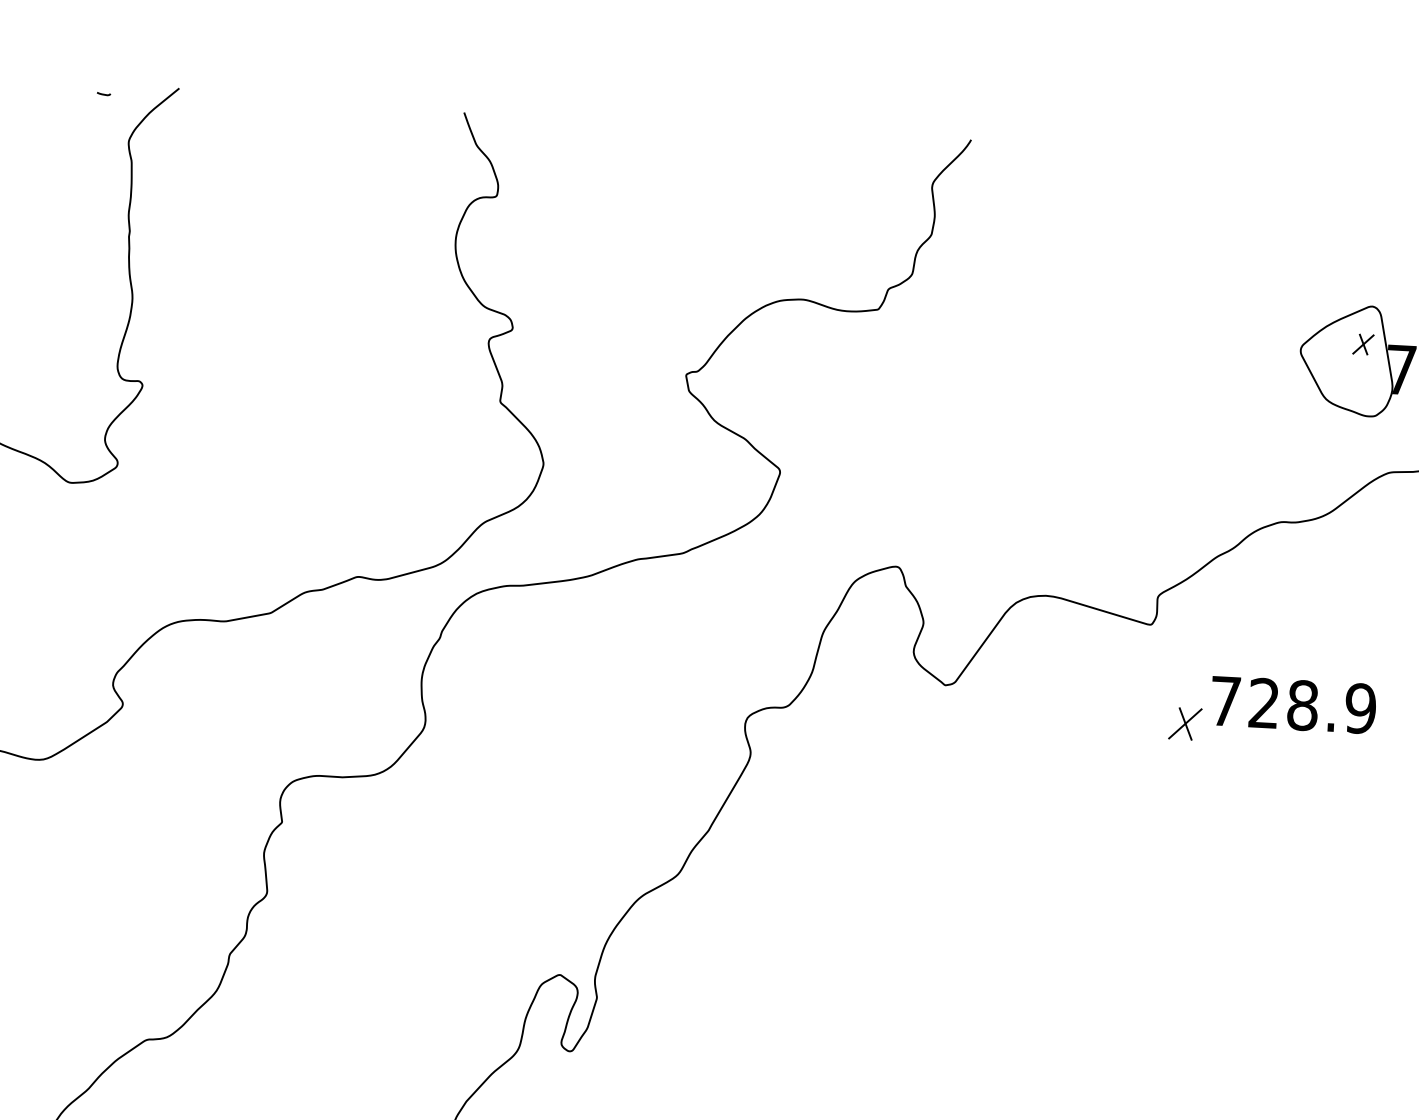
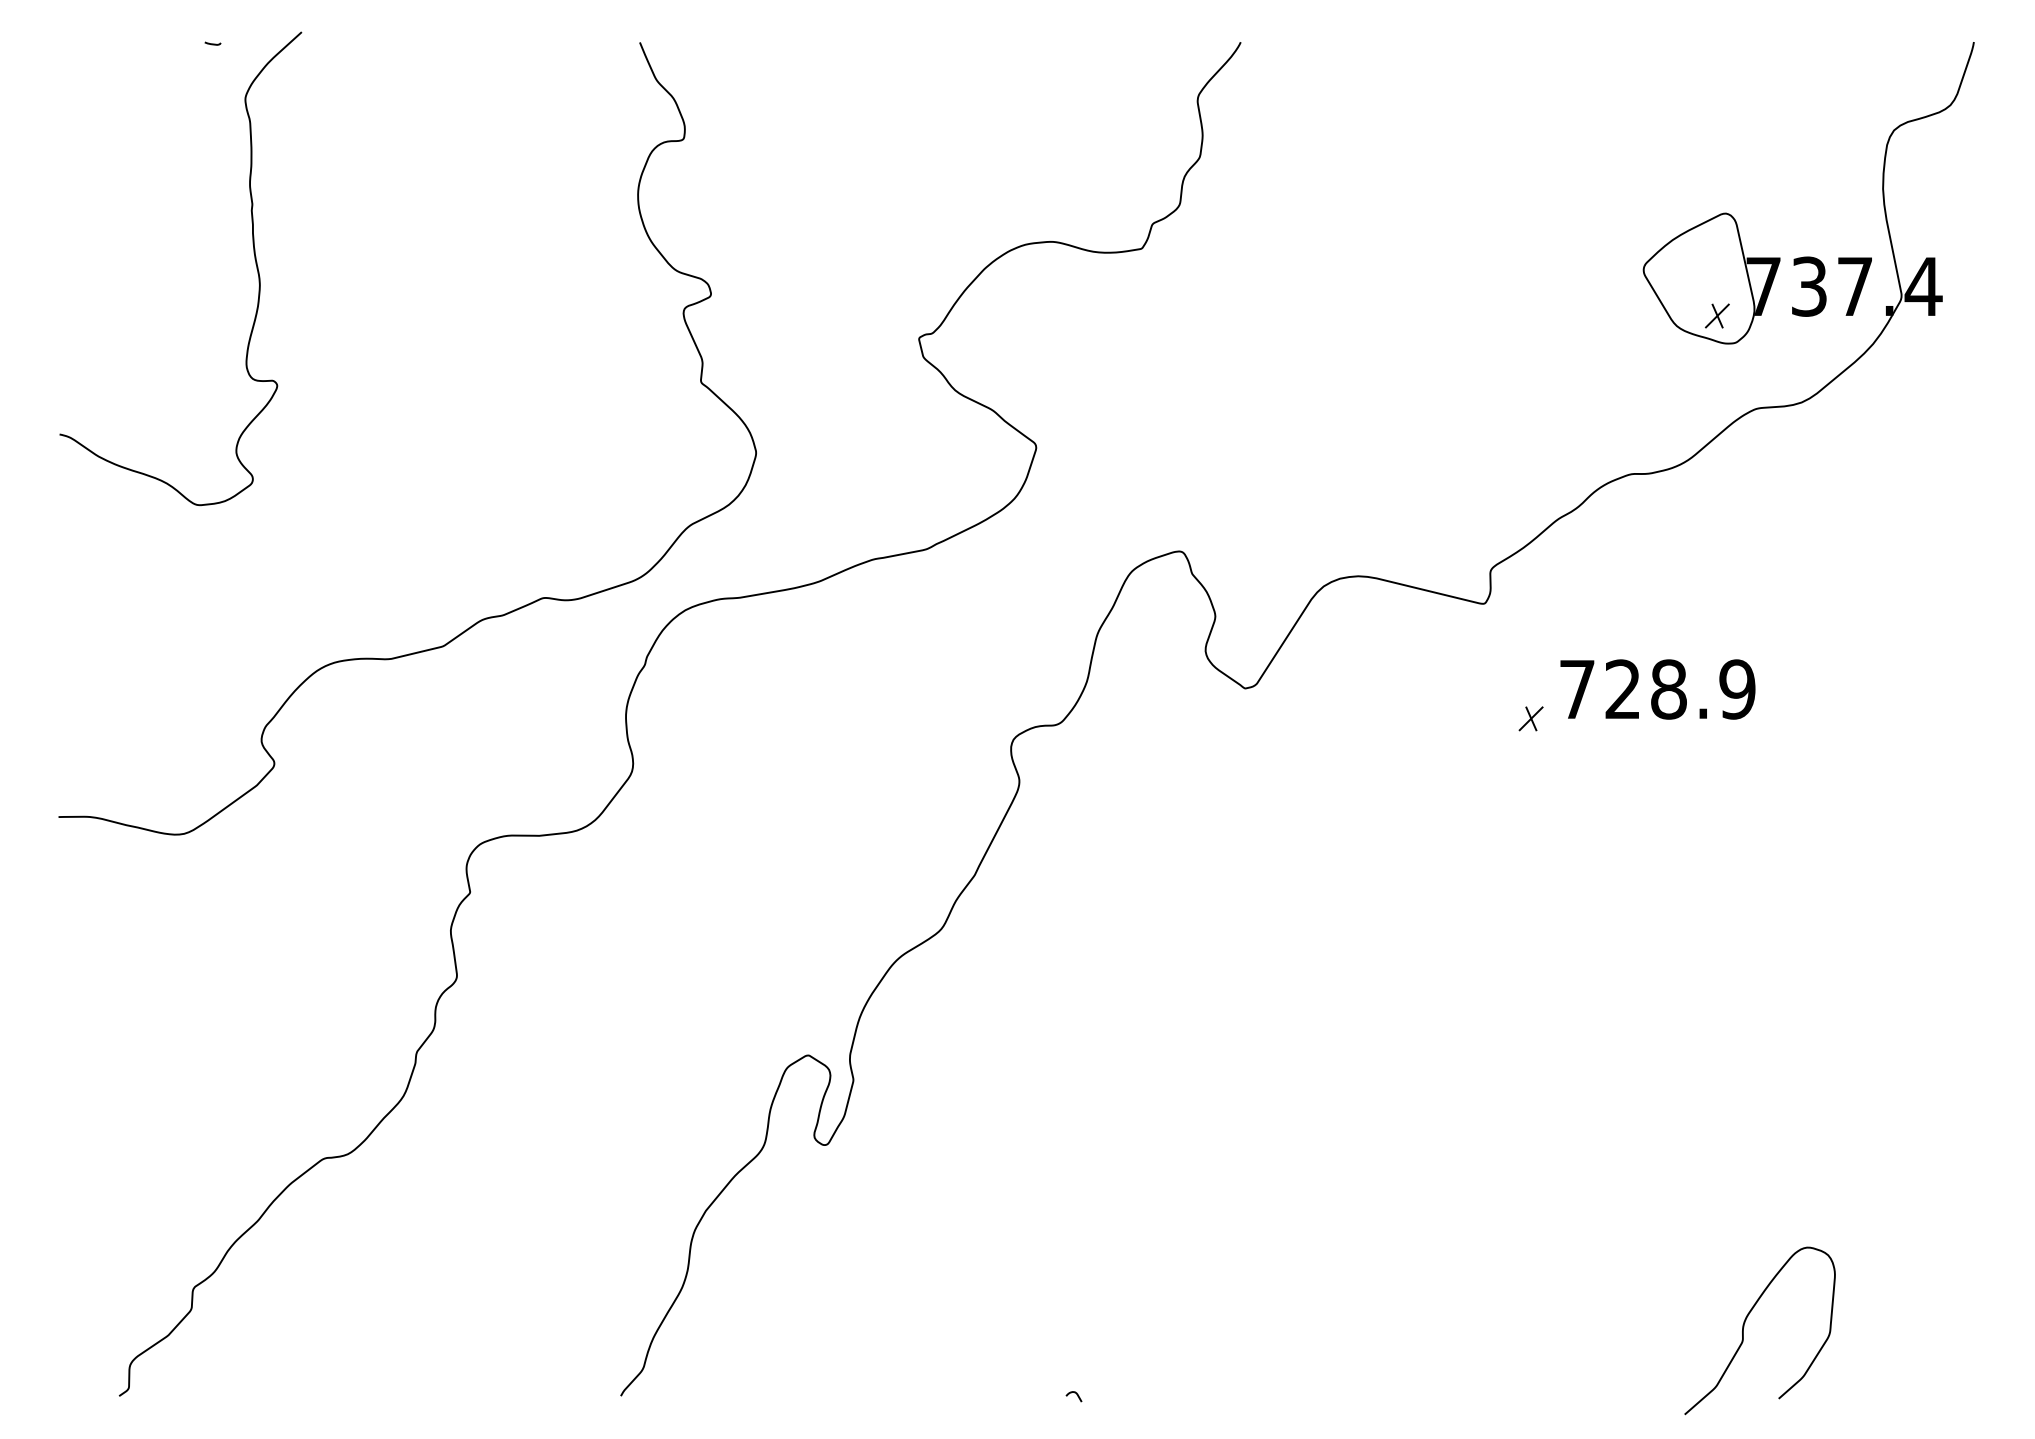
part: (1362, 344) -> (1716, 315), moved
part: (1184, 723) -> (1530, 718), size x0.62

